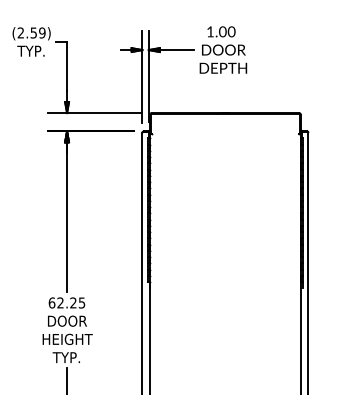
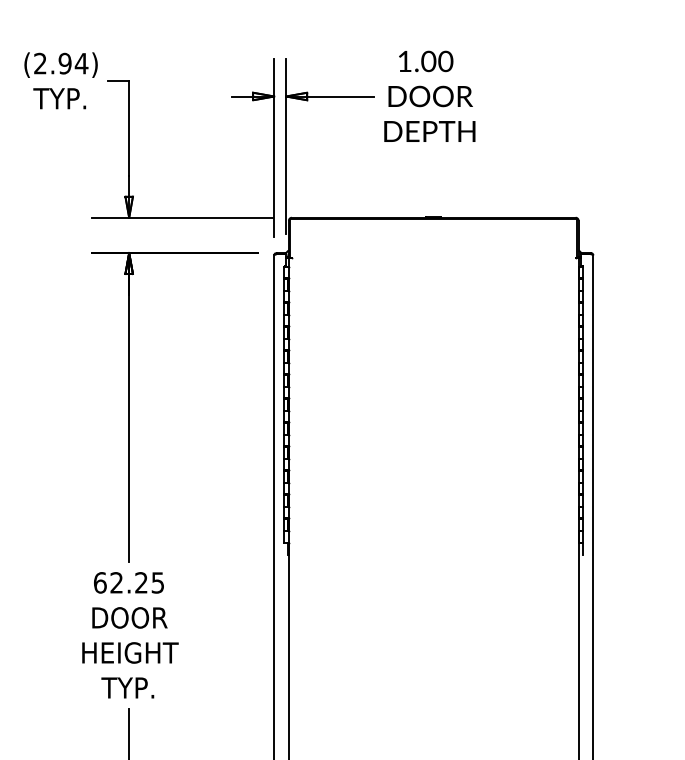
text: (37, 32) -> (72, 62), (2.59) -> (2.94)

